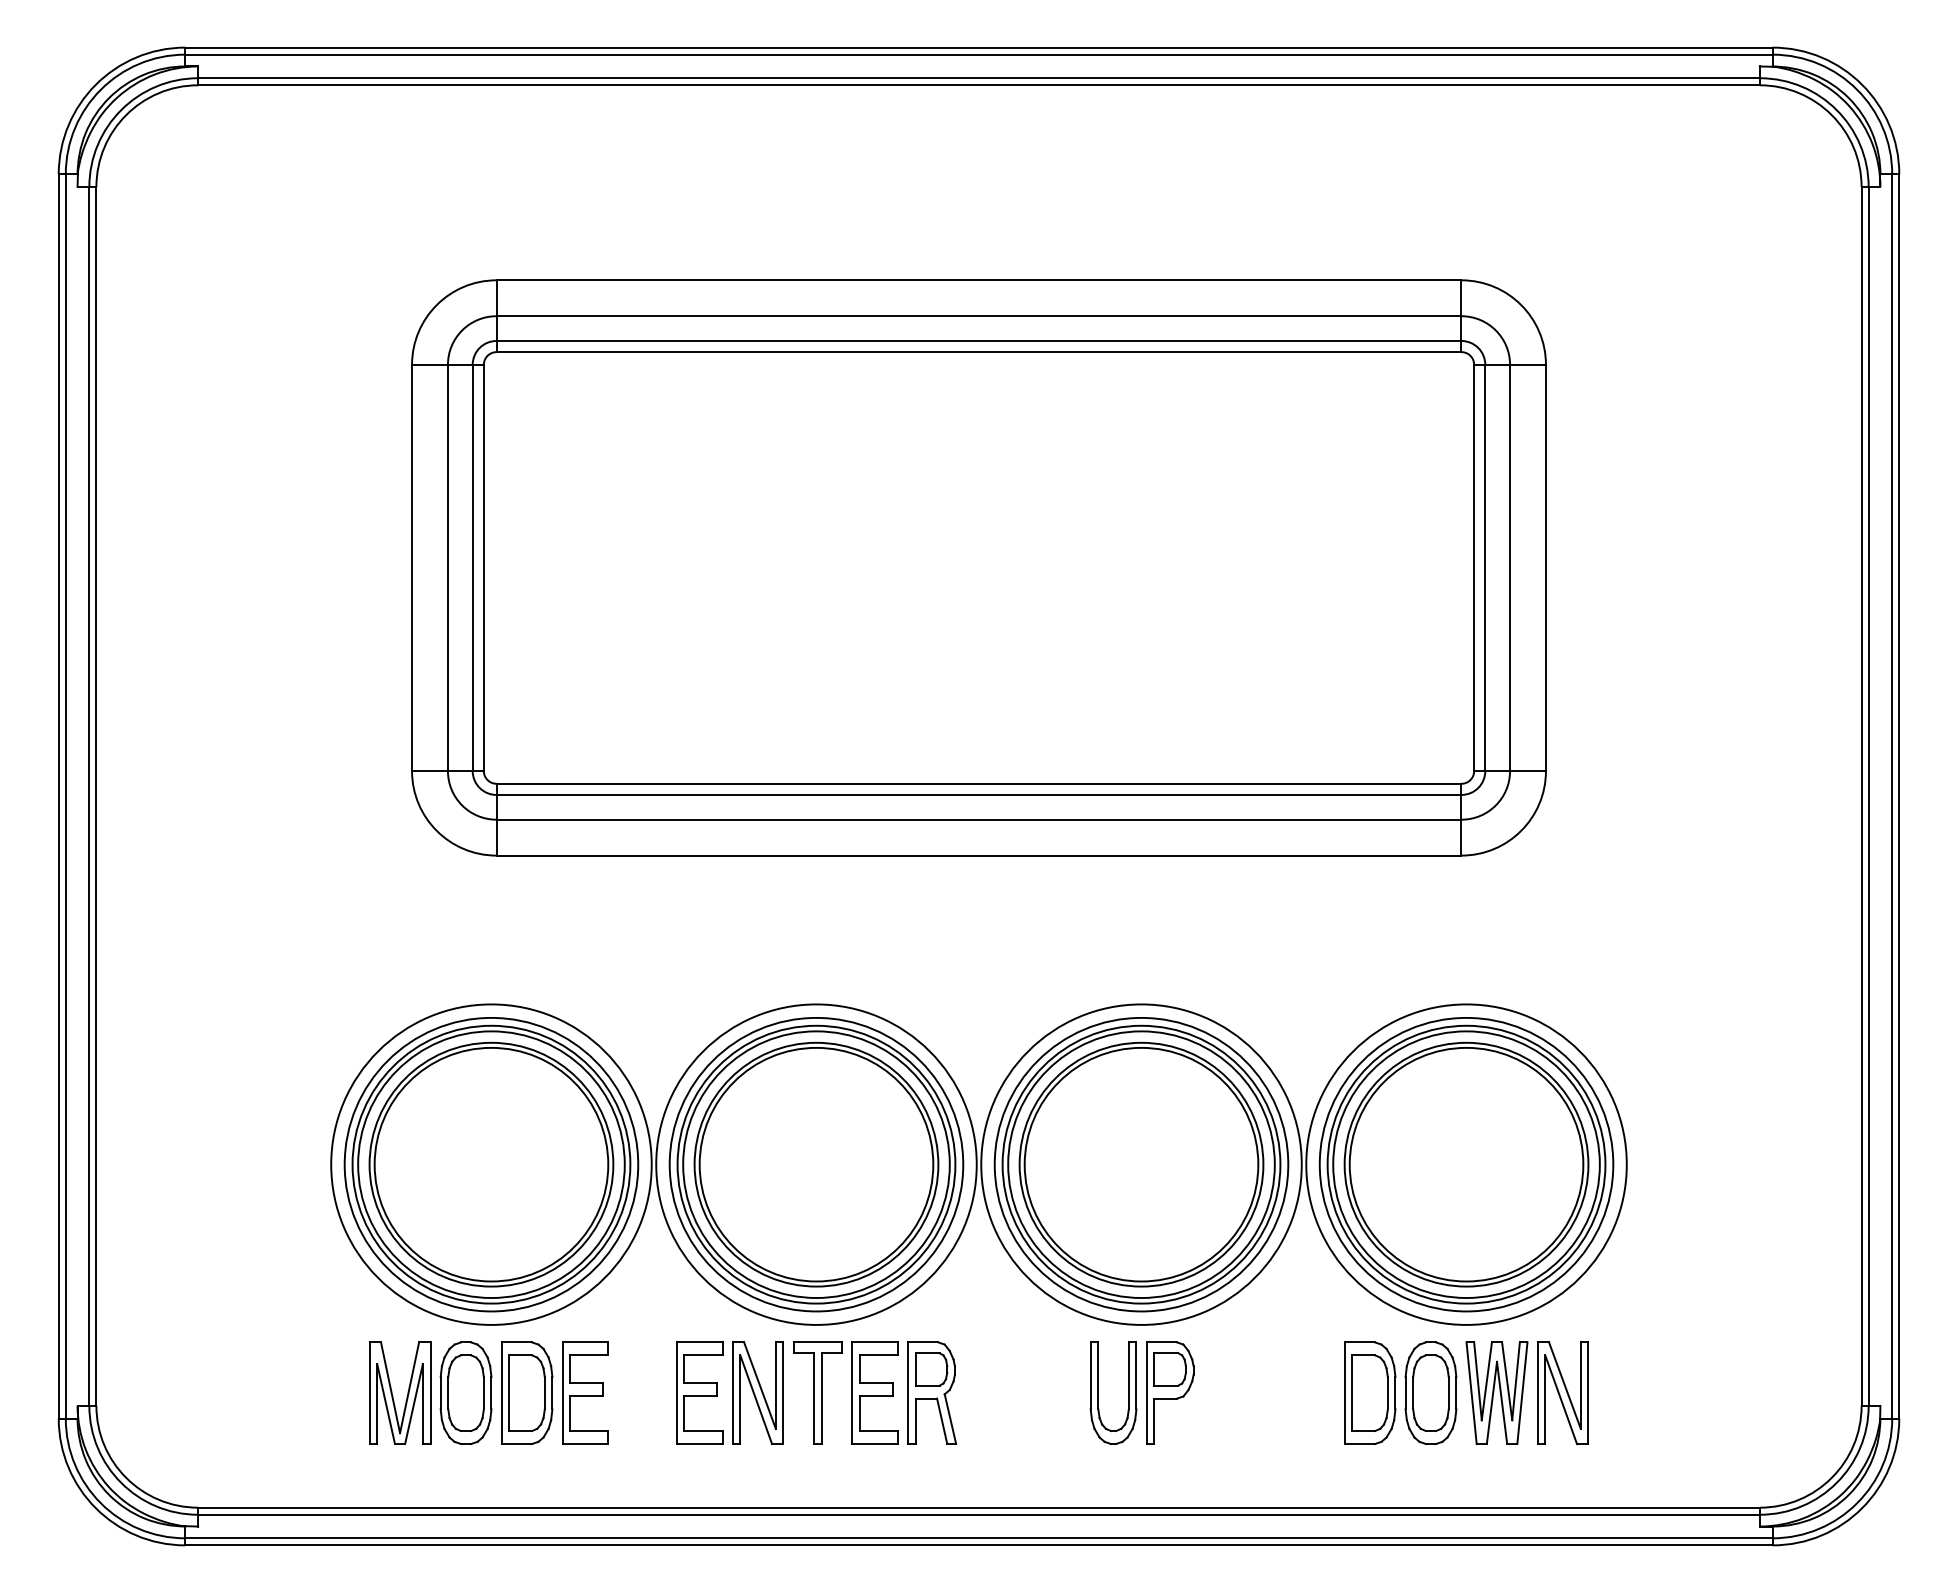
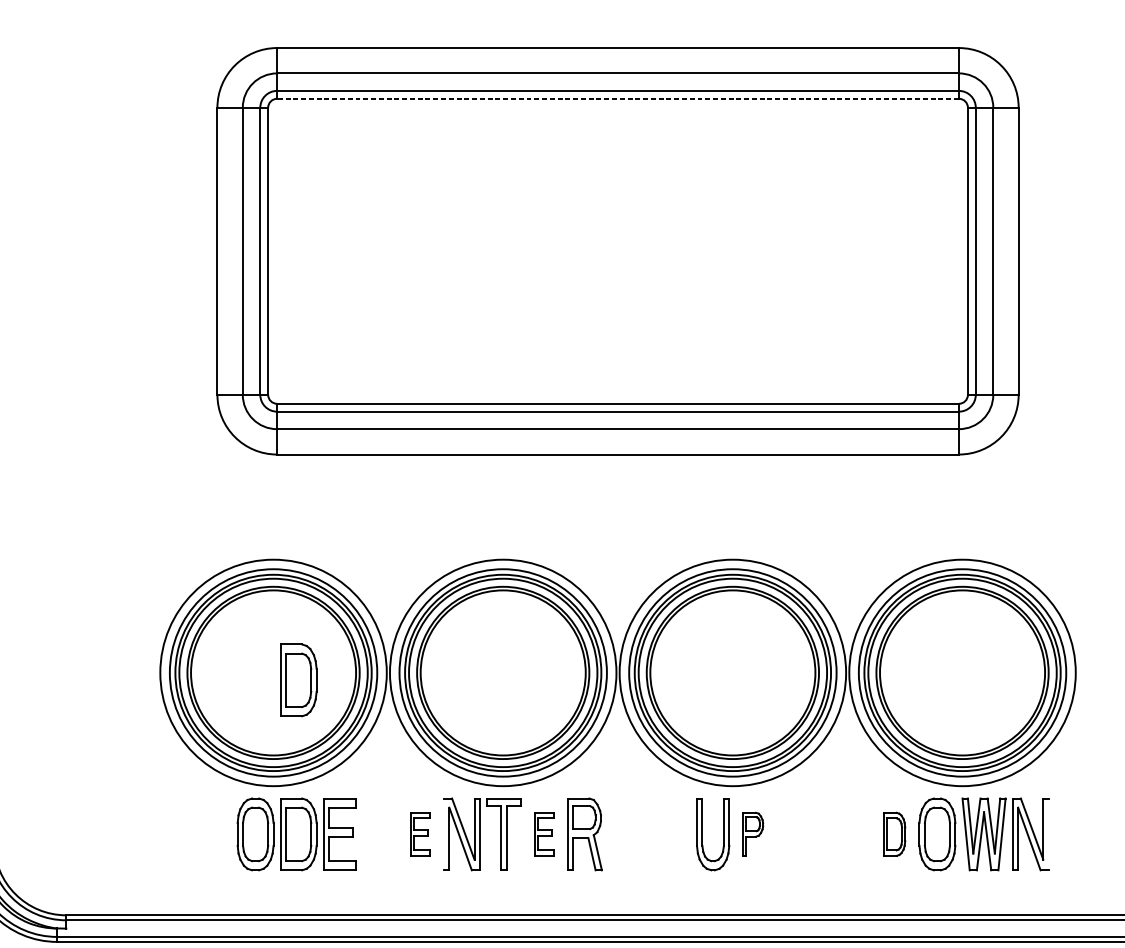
line: (978, 352) -> (617, 99), solid -> dashed
part: (527, 1174) -> (299, 679), added
part: (407, 1392) -> (214, 833), removed
part: (699, 1392) -> (420, 833), size x0.6
part: (874, 1392) -> (544, 833), size x0.6
part: (1170, 1392) -> (753, 833), size x0.6
part: (1370, 1392) -> (894, 833), size x0.6
line: (732, 1393) -> (443, 834), removed
line: (1588, 1393) -> (1048, 834), removed

